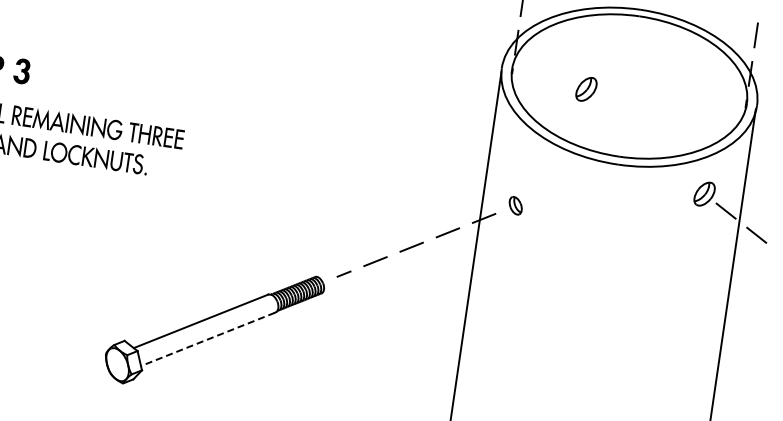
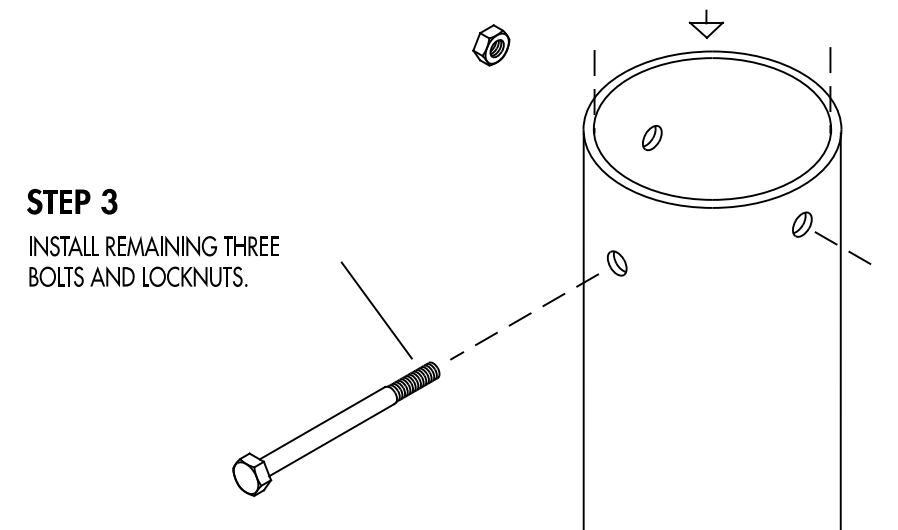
part: (586, 89) -> (652, 138), moved
part: (515, 205) -> (616, 263), size x1.43
line: (270, 217) -> (376, 310), added
line: (207, 339) -> (331, 440), dashed -> solid

